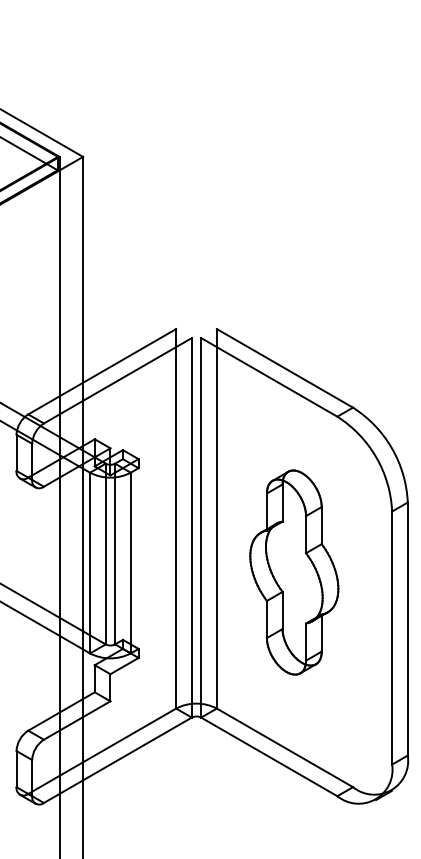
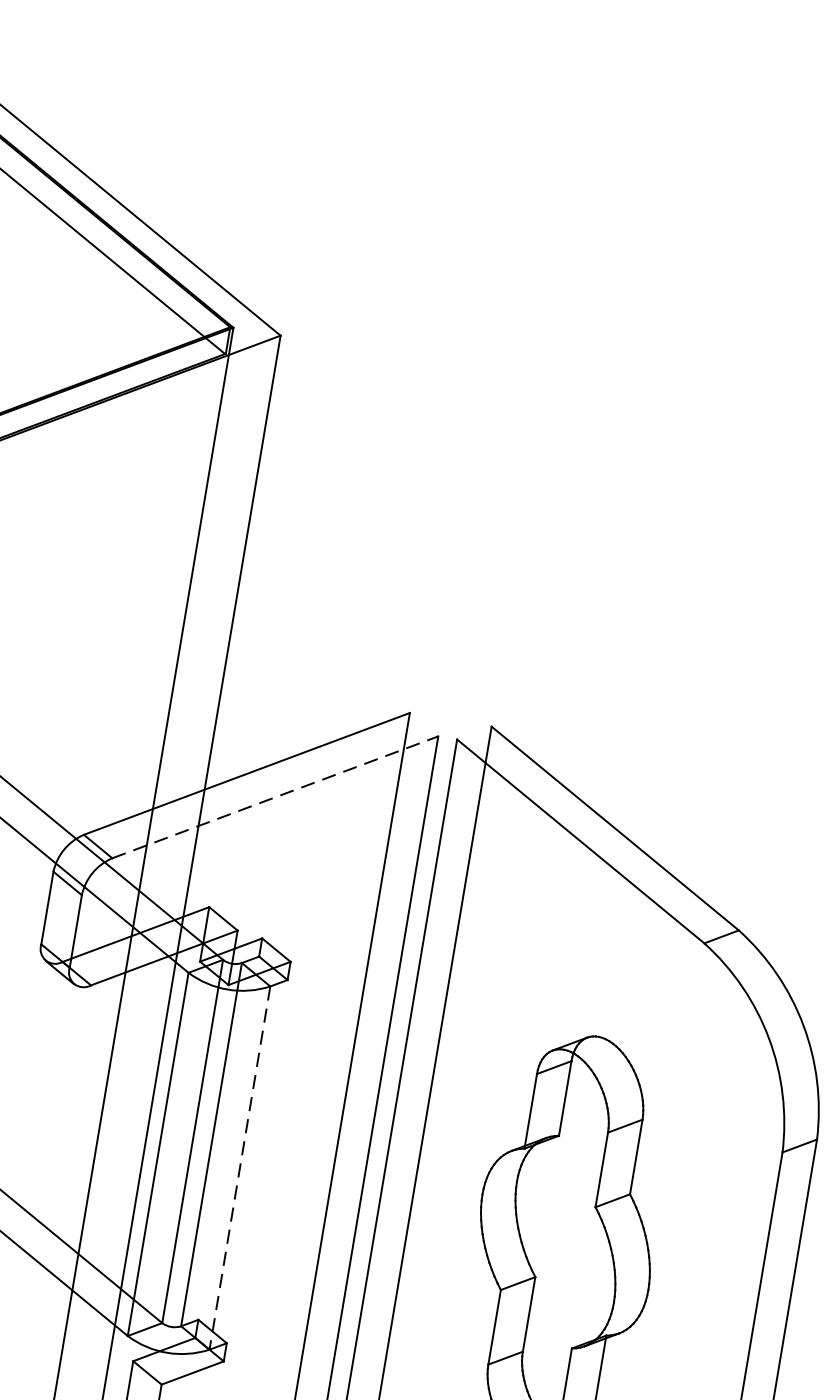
line: (118, 380) -> (276, 796), solid -> dashed
line: (130, 563) -> (239, 1168), solid -> dashed

